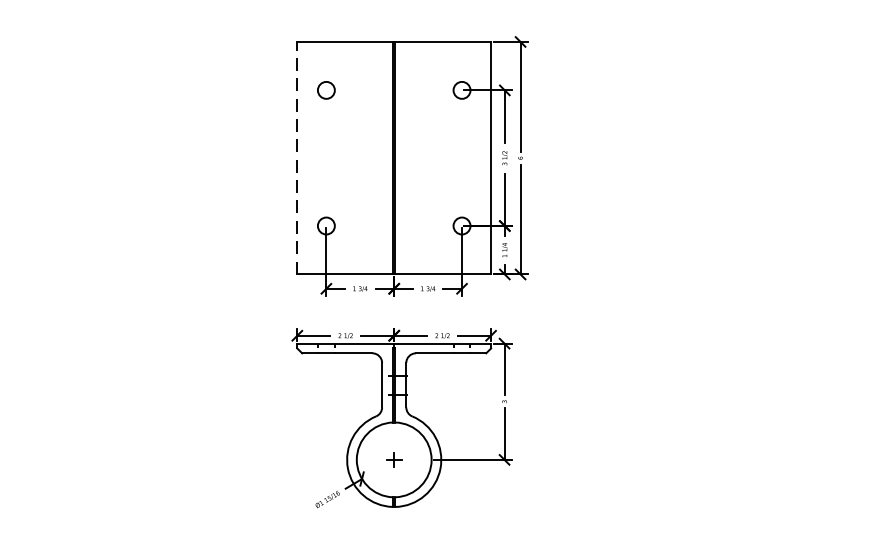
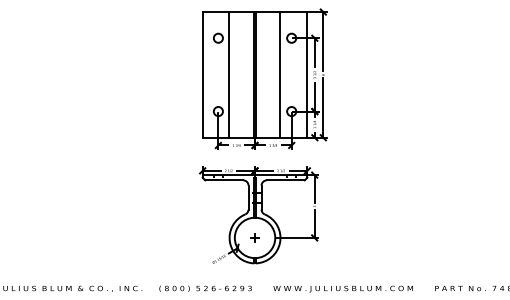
line: (296, 157) -> (202, 74), dashed -> solid
line: (346, 157) -> (229, 74), added
line: (441, 157) -> (280, 74), added

